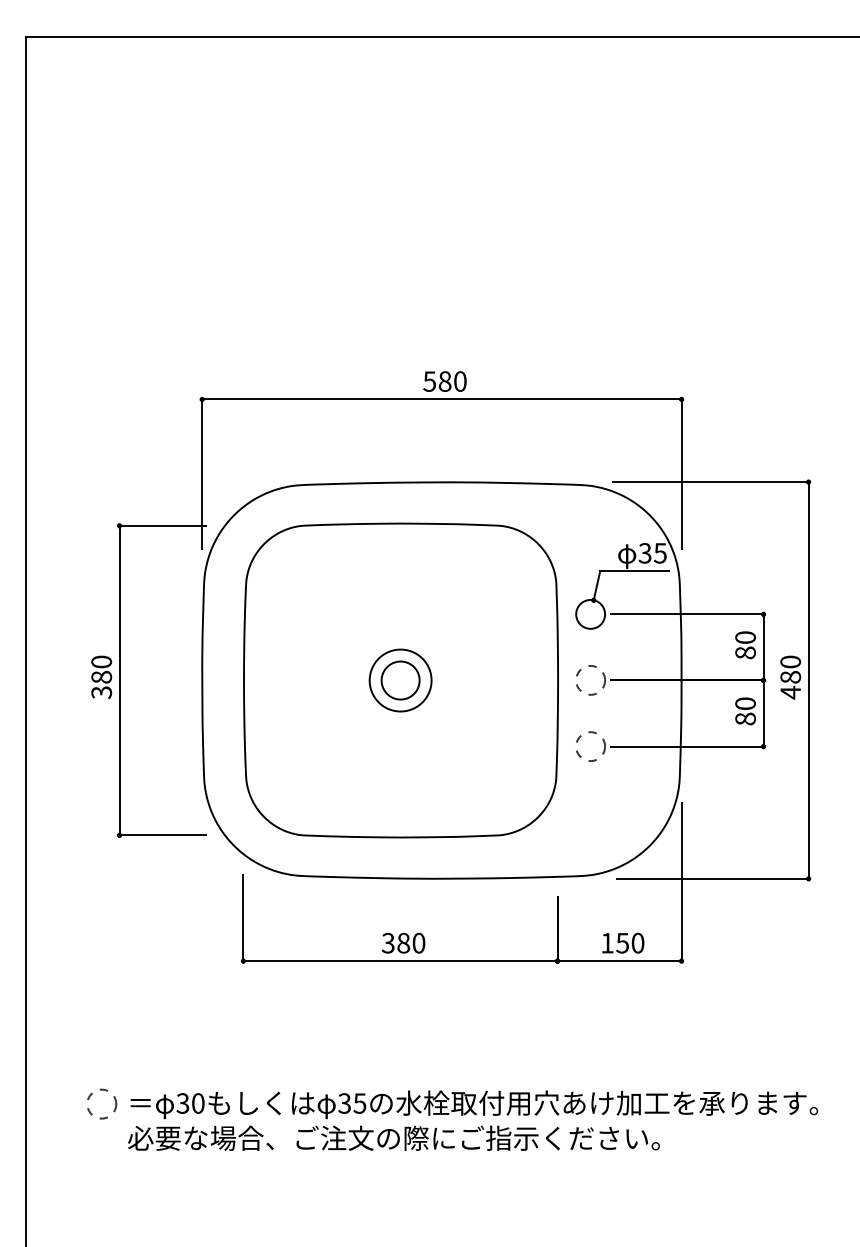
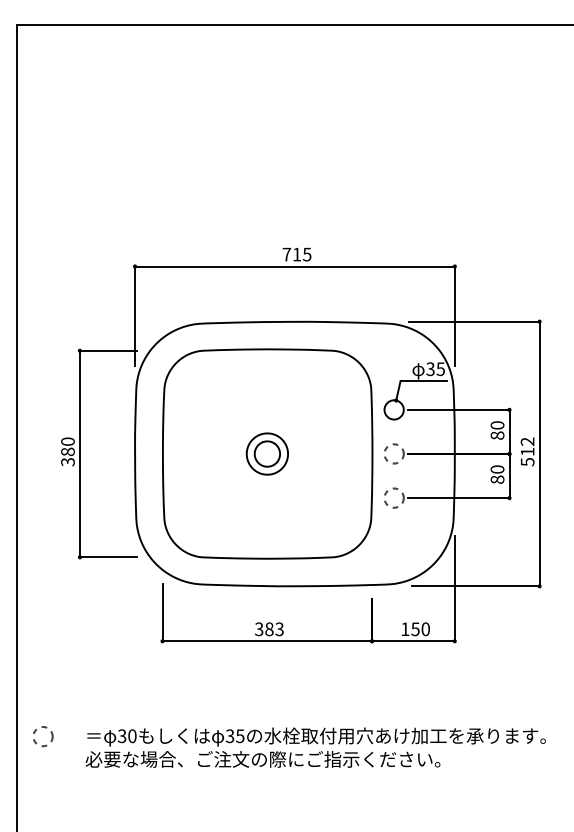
text: (444, 381) -> (296, 254), 580 -> 715
text: (790, 676) -> (527, 451), 480 -> 512
text: (418, 943) -> (279, 629), 380 -> 383
circle: (102, 1103) -> (43, 736), moved

